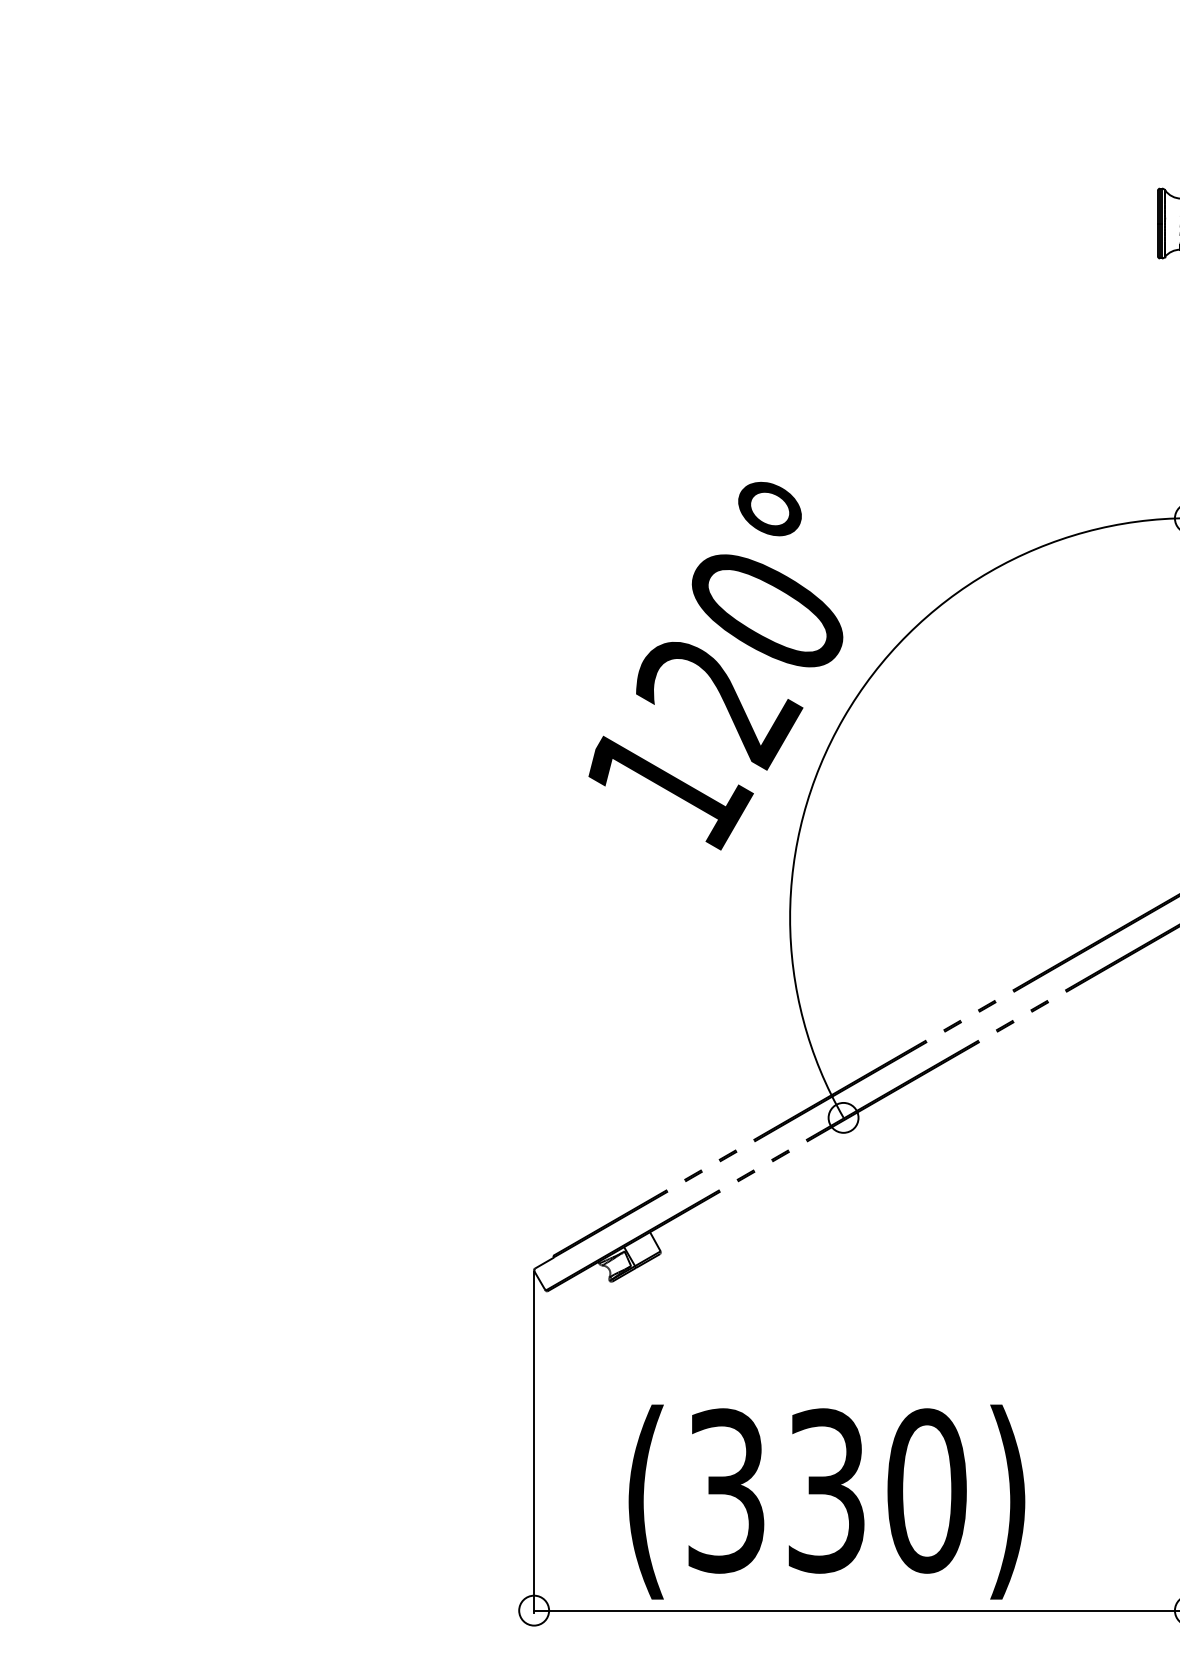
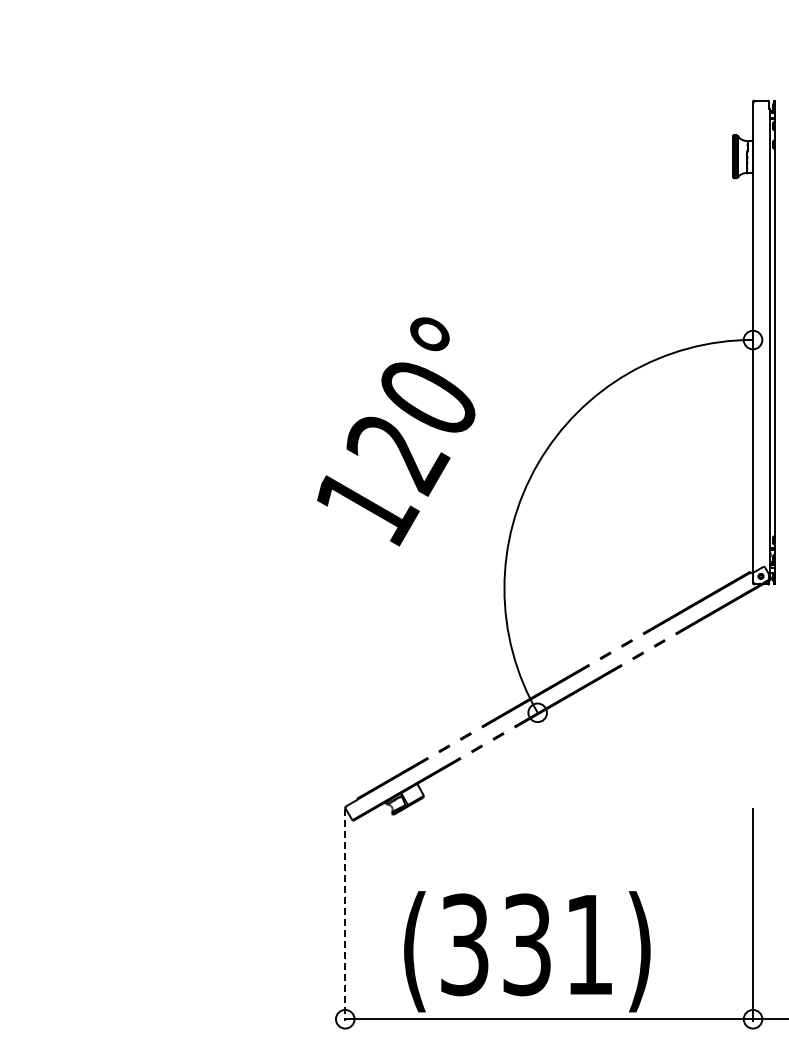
text: (716, 665) -> (396, 431), moved
line: (534, 1442) -> (345, 914), solid -> dashed
text: (926, 1490) -> (589, 944), (330) -> (331)

